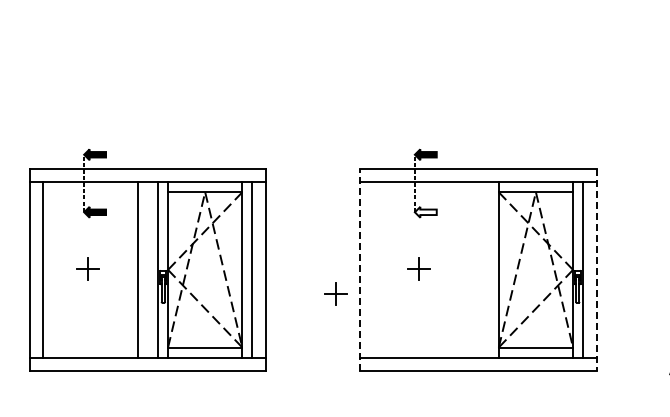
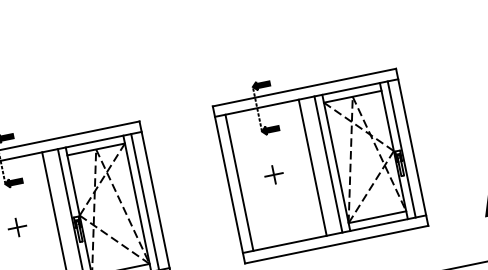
fill: (425, 211) -> (270, 129), added
line: (360, 269) -> (228, 184), dashed -> solid
line: (373, 269) -> (239, 182), added
line: (468, 269) -> (312, 167), added
line: (488, 269) -> (328, 164), added
line: (596, 270) -> (412, 147), dashed -> solid
part: (335, 293) -> (213, 207), removed

